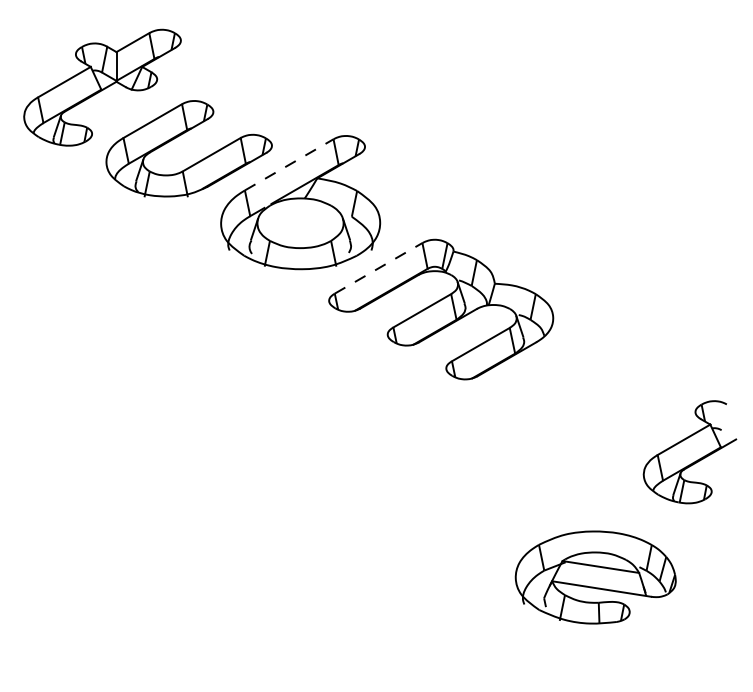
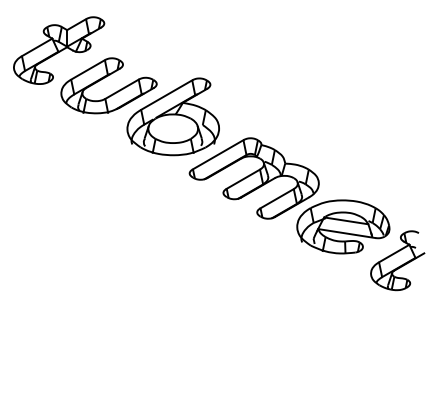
line: (290, 163) -> (167, 94), dashed -> solid
line: (379, 267) -> (218, 154), dashed -> solid
part: (595, 576) -> (343, 226), moved

